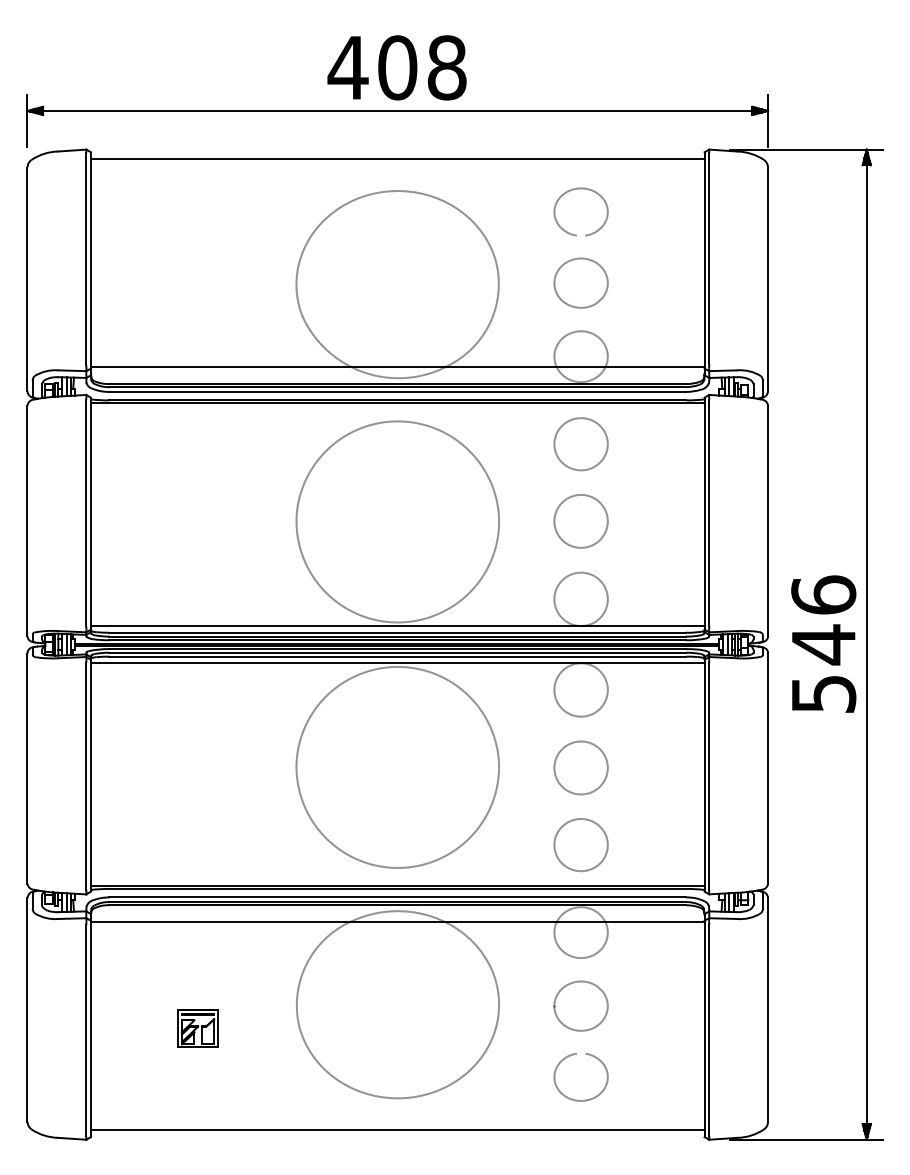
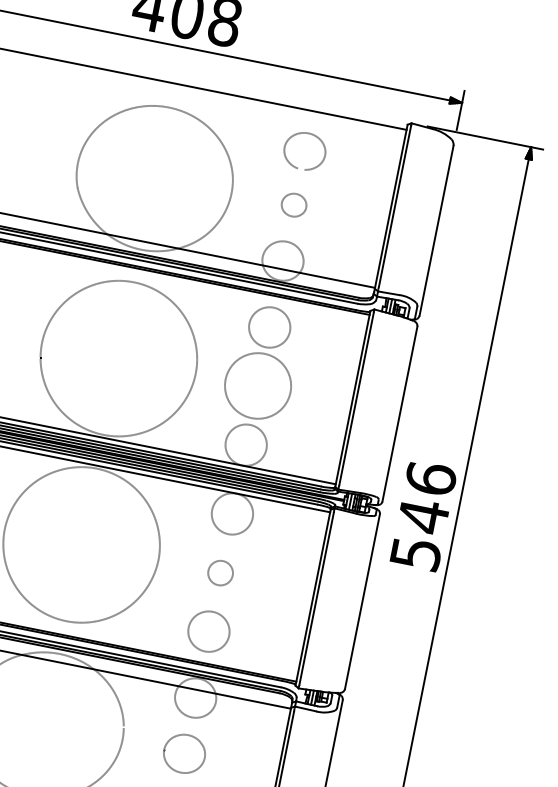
part: (580, 282) -> (293, 204), size x0.6
part: (580, 521) -> (257, 386), size x1.6
part: (580, 767) -> (220, 572), size x0.6

